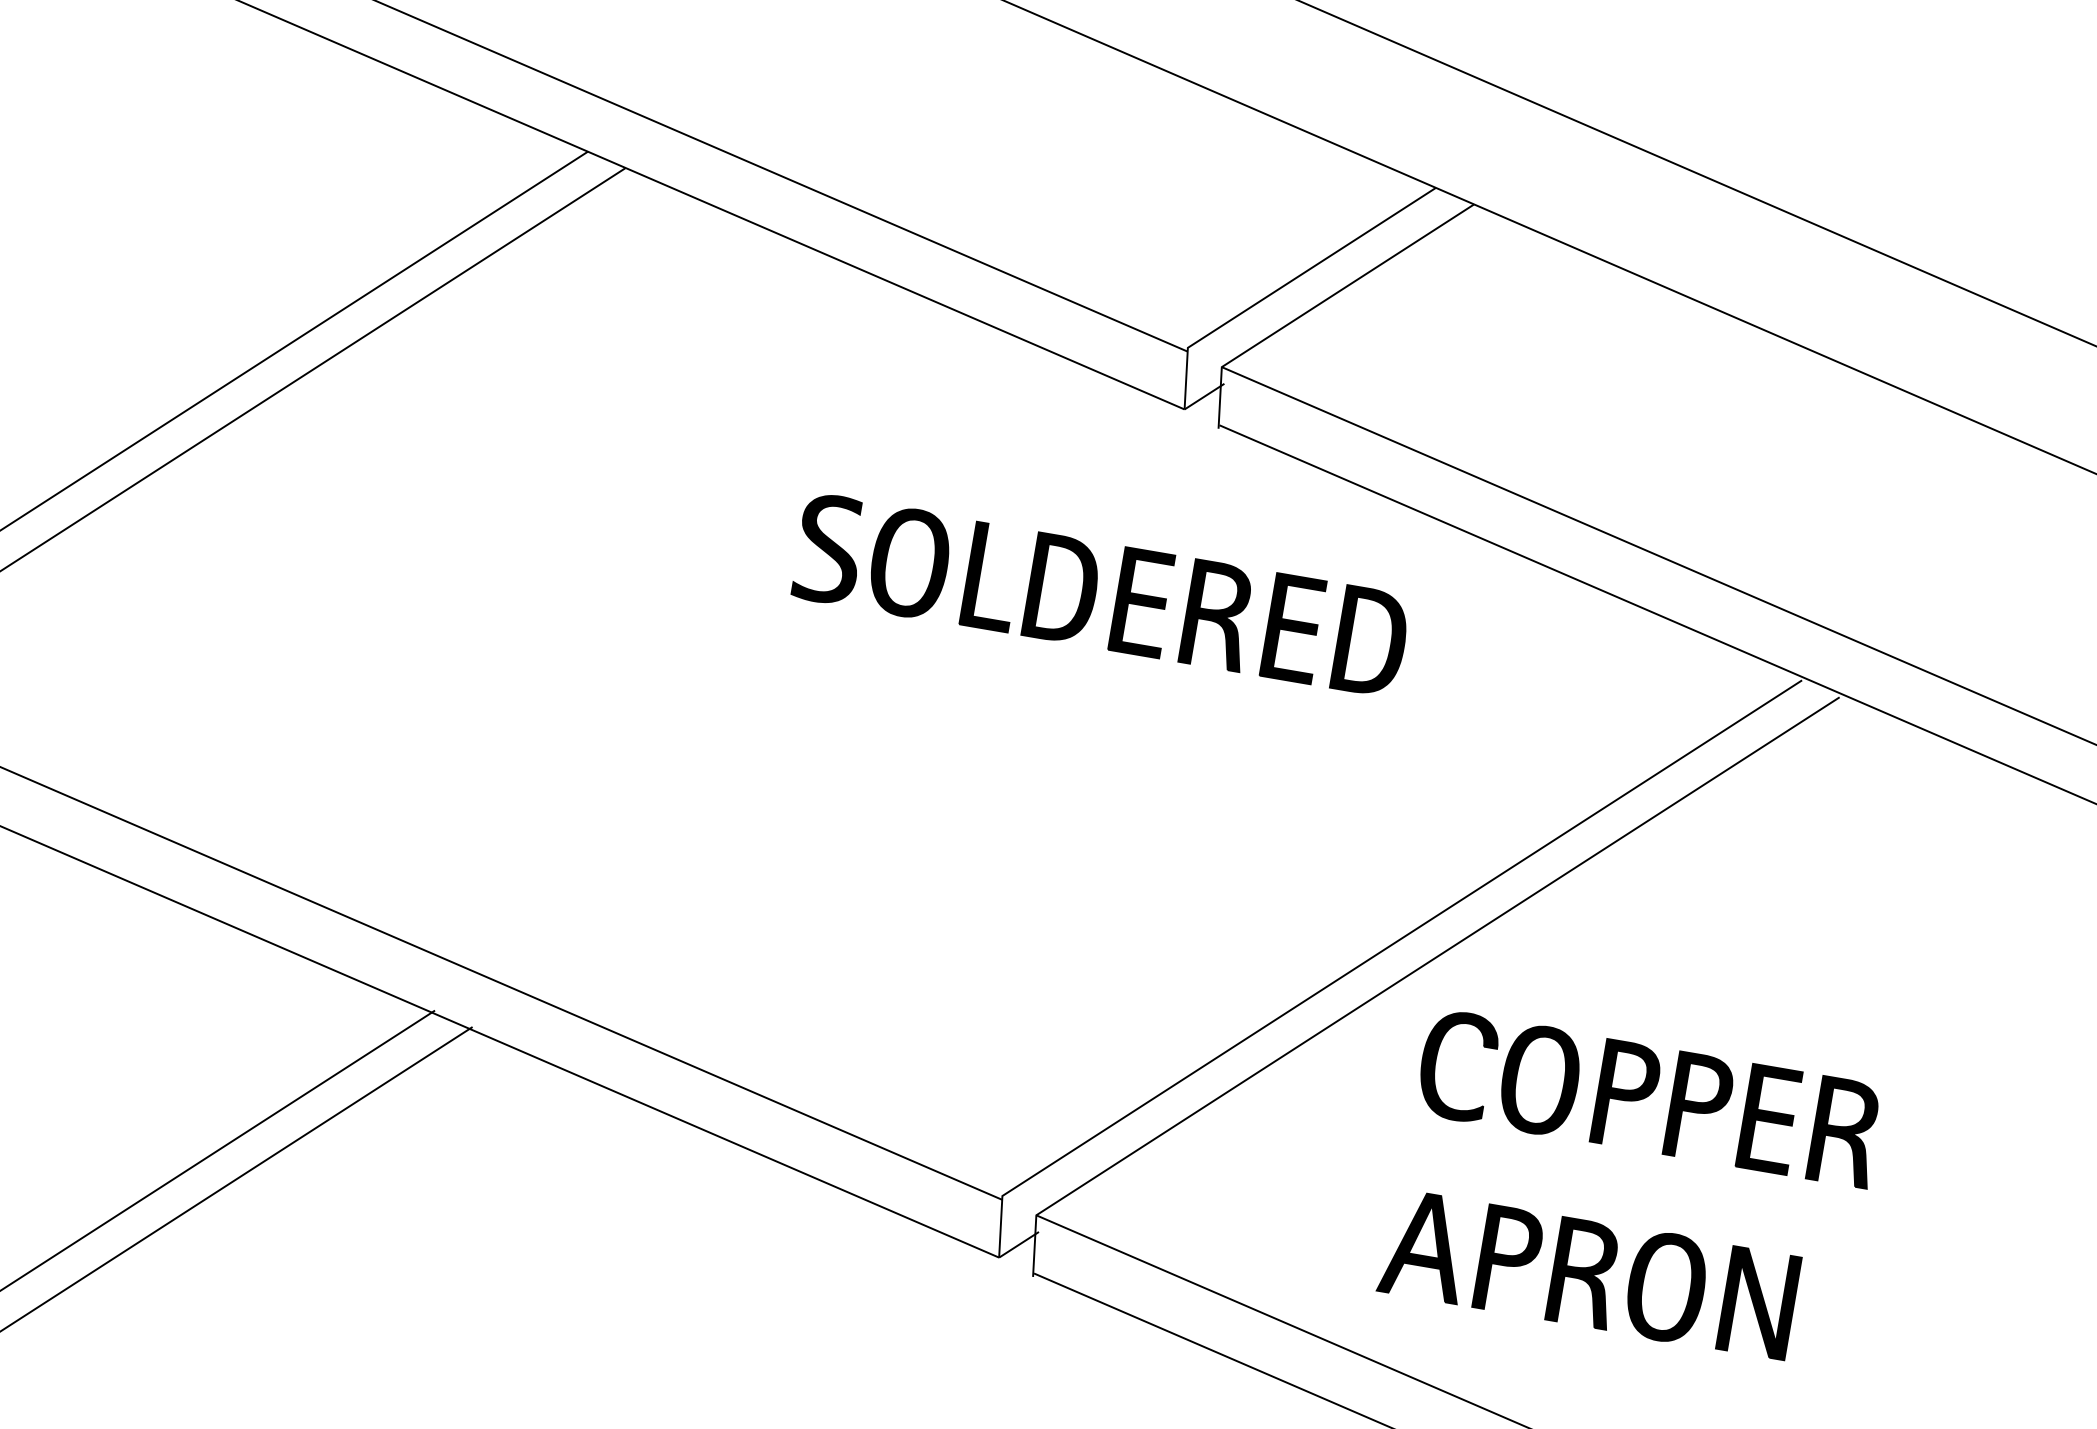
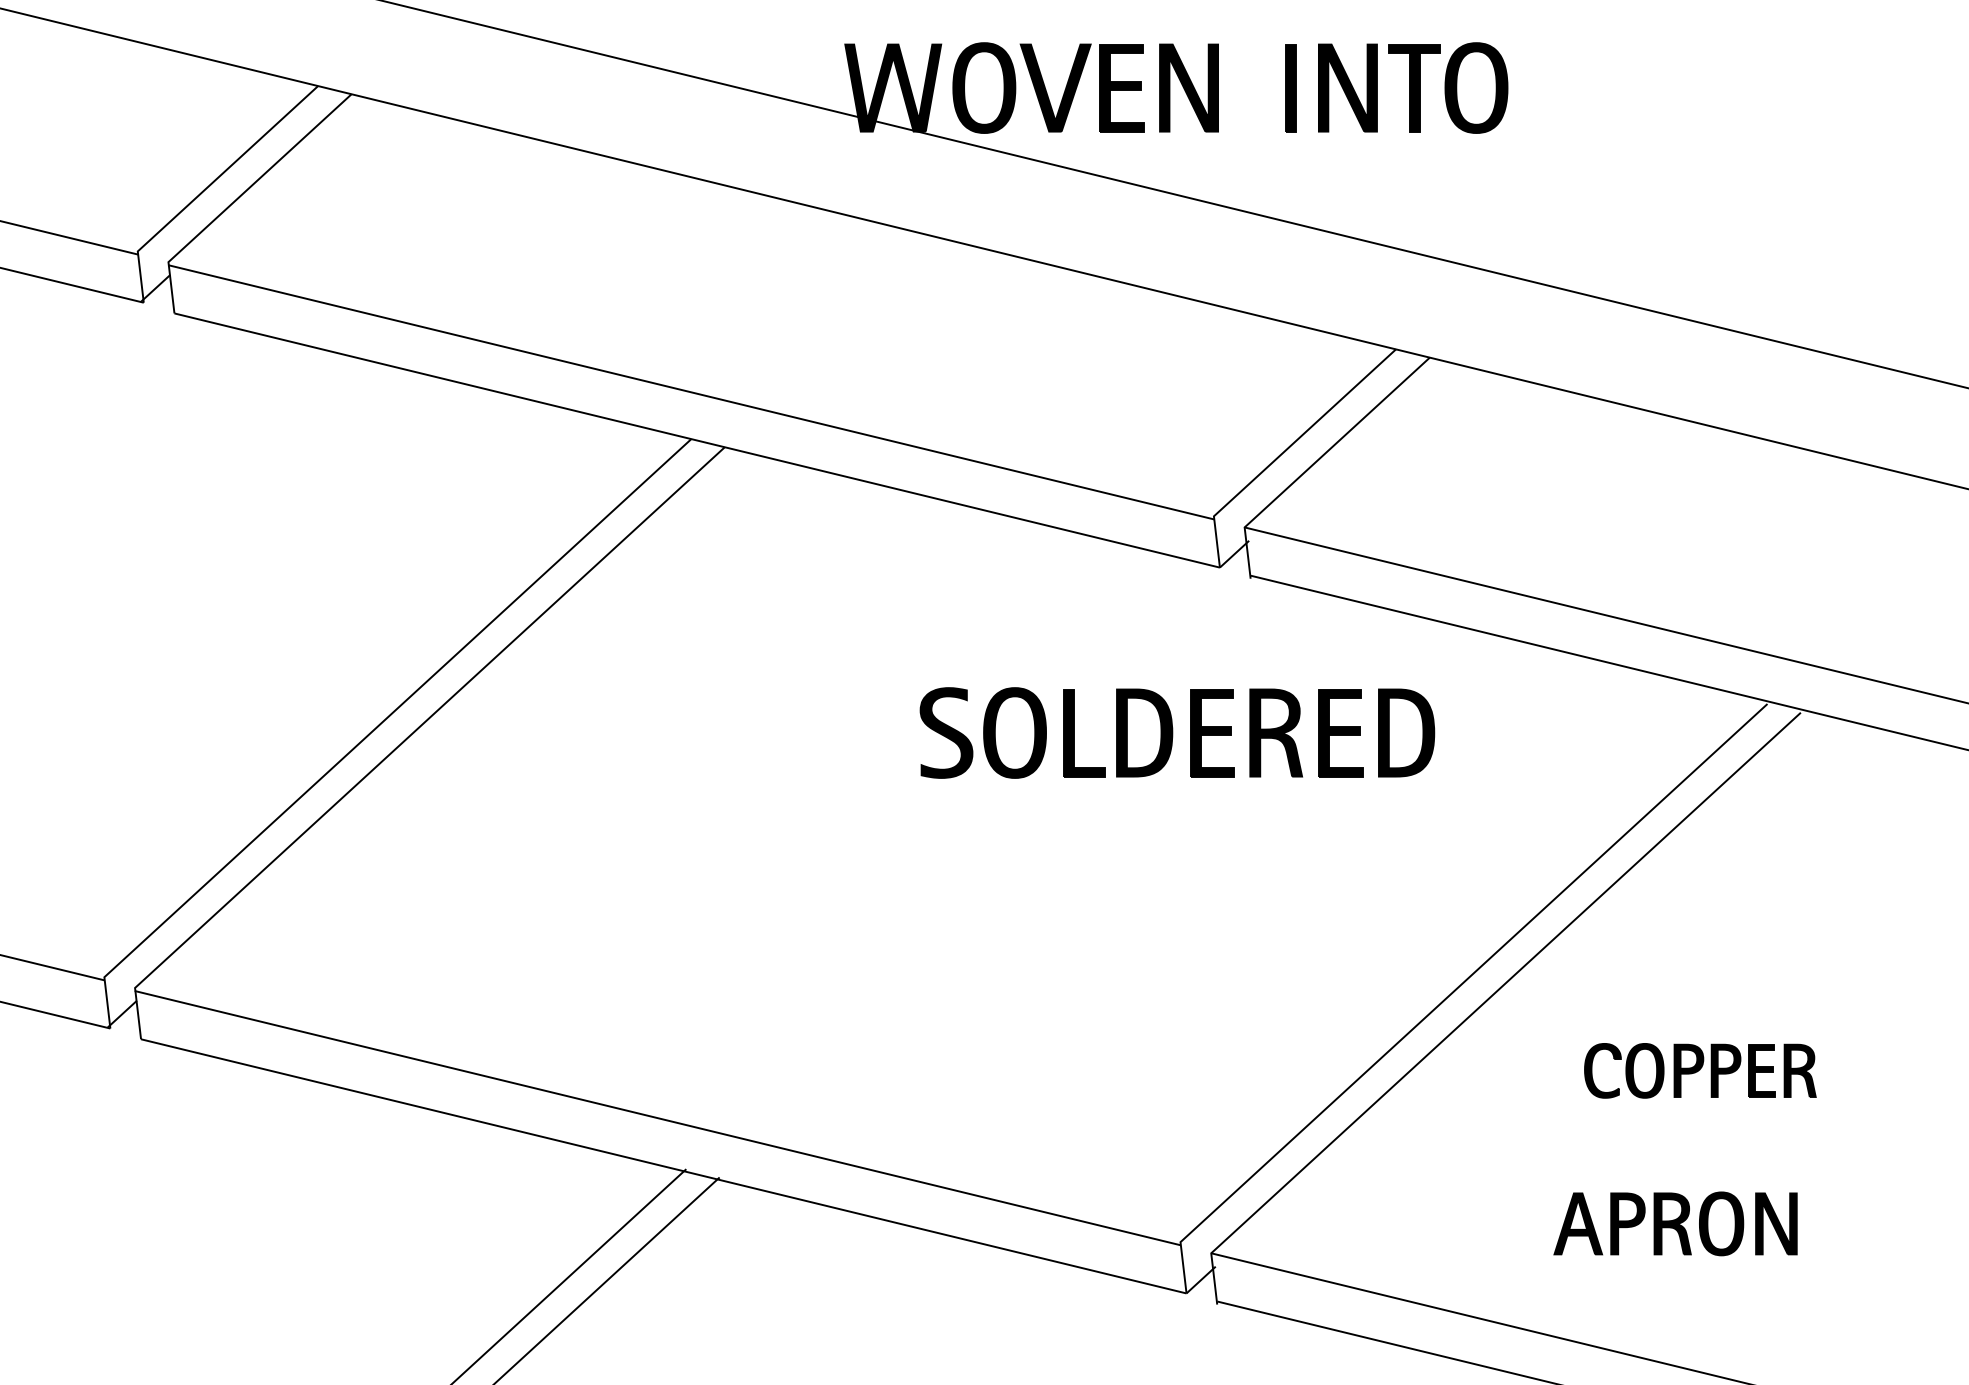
part: (1649, 1098) -> (1700, 1070), size x0.6
part: (1589, 1273) -> (1675, 1223), size x0.7

